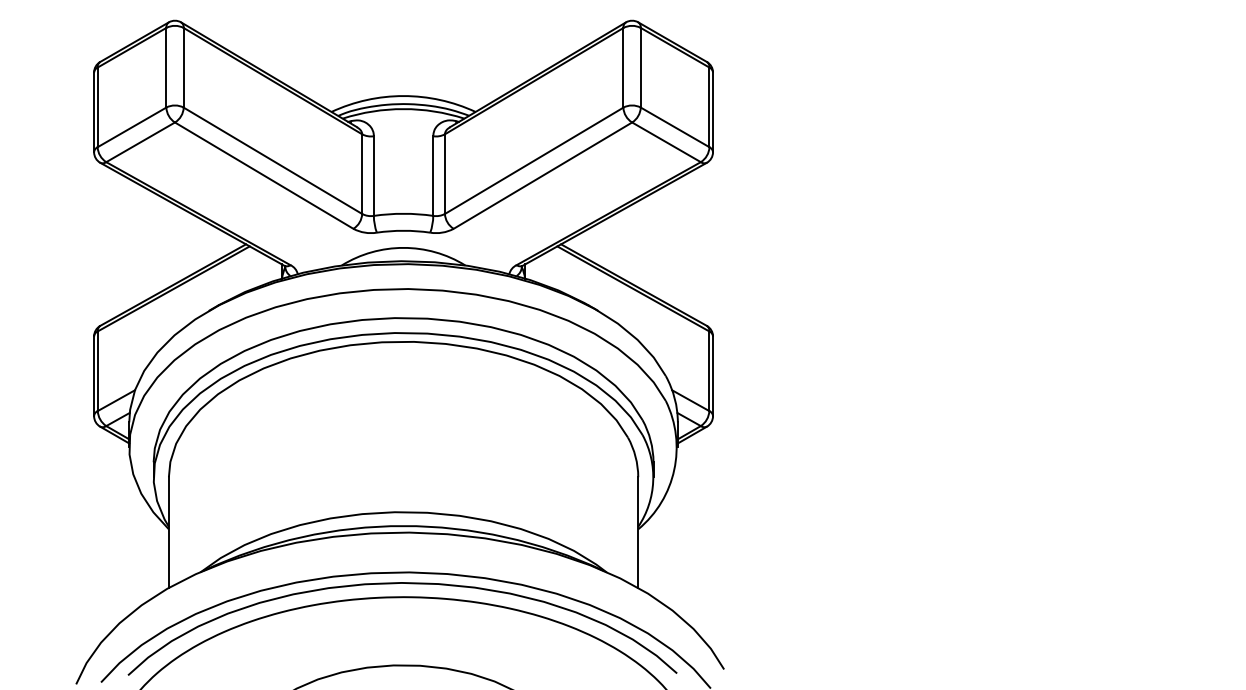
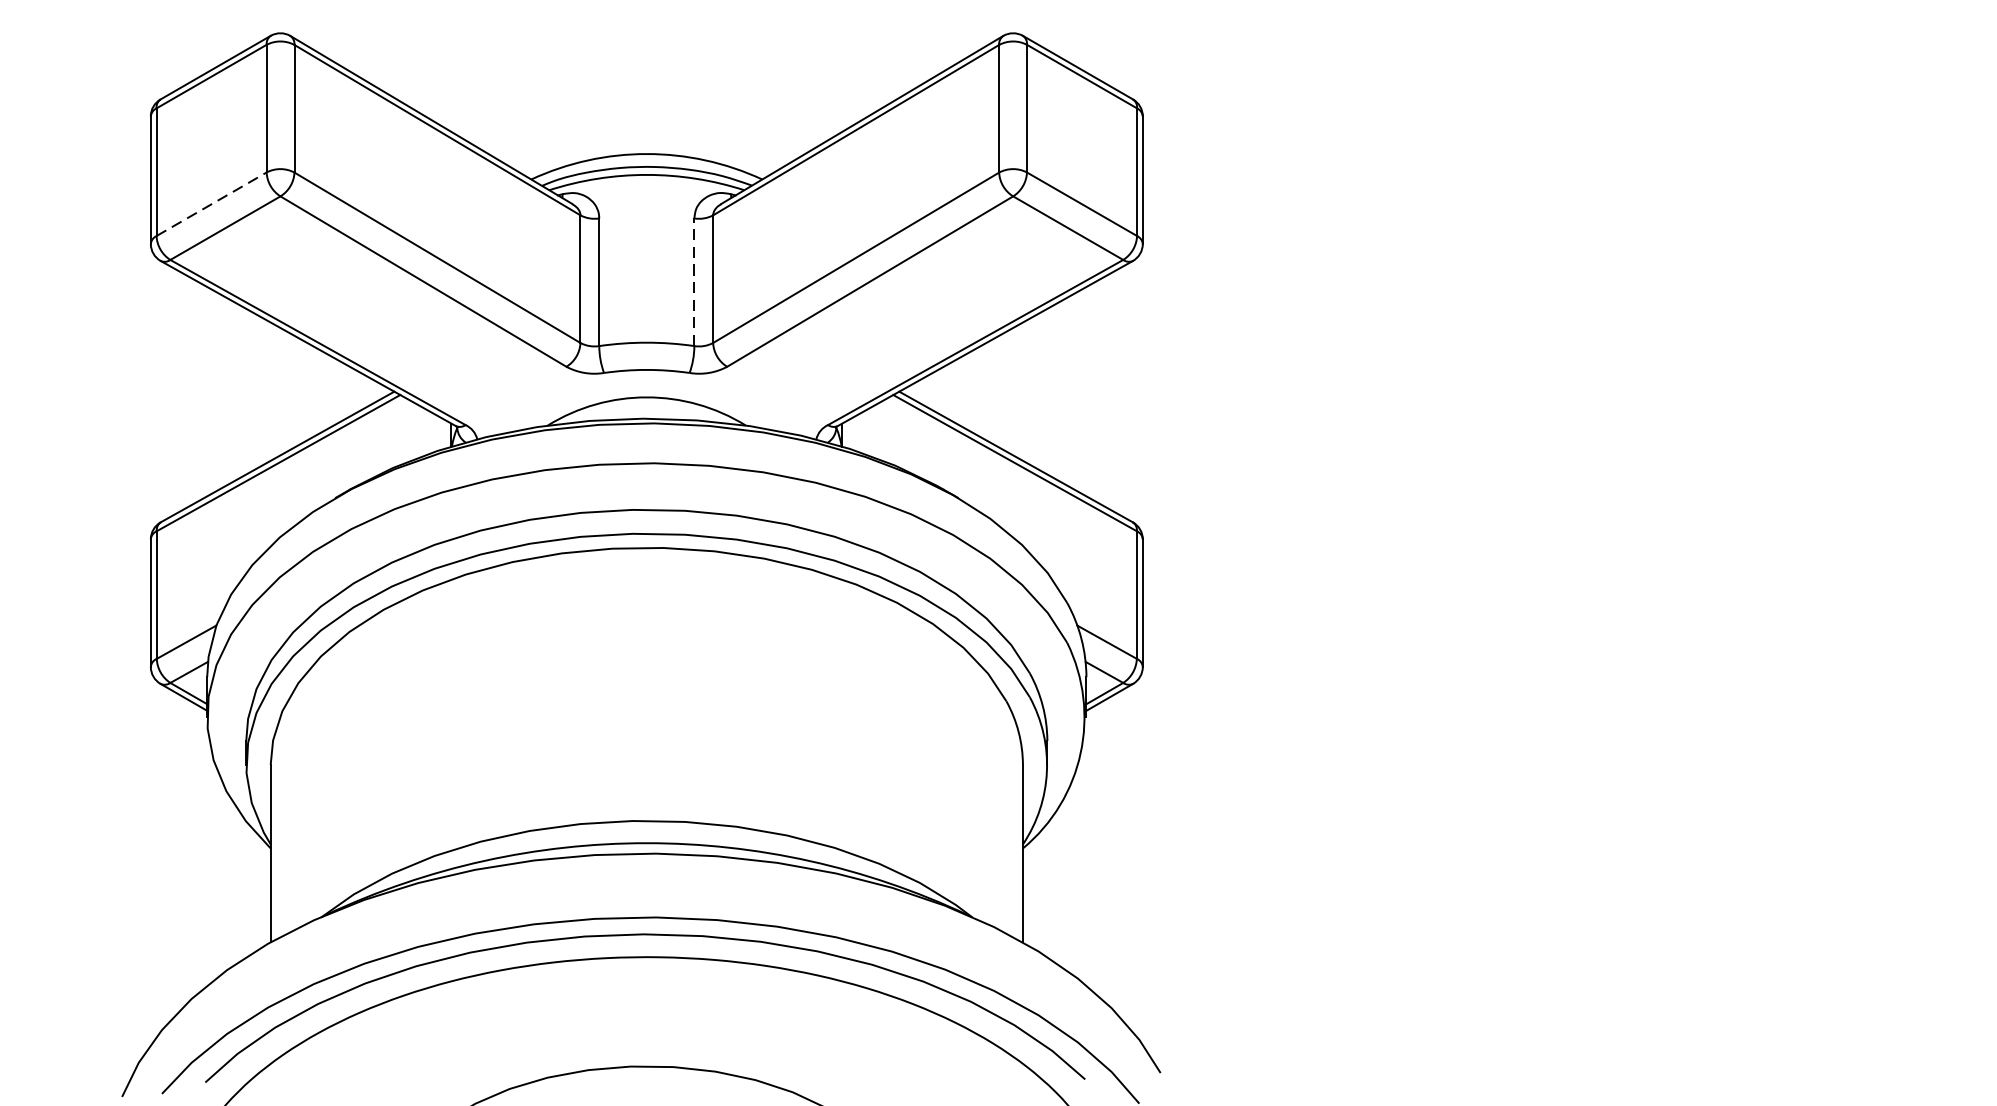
line: (132, 127) -> (212, 204), solid -> dashed
line: (433, 176) -> (694, 282), solid -> dashed

